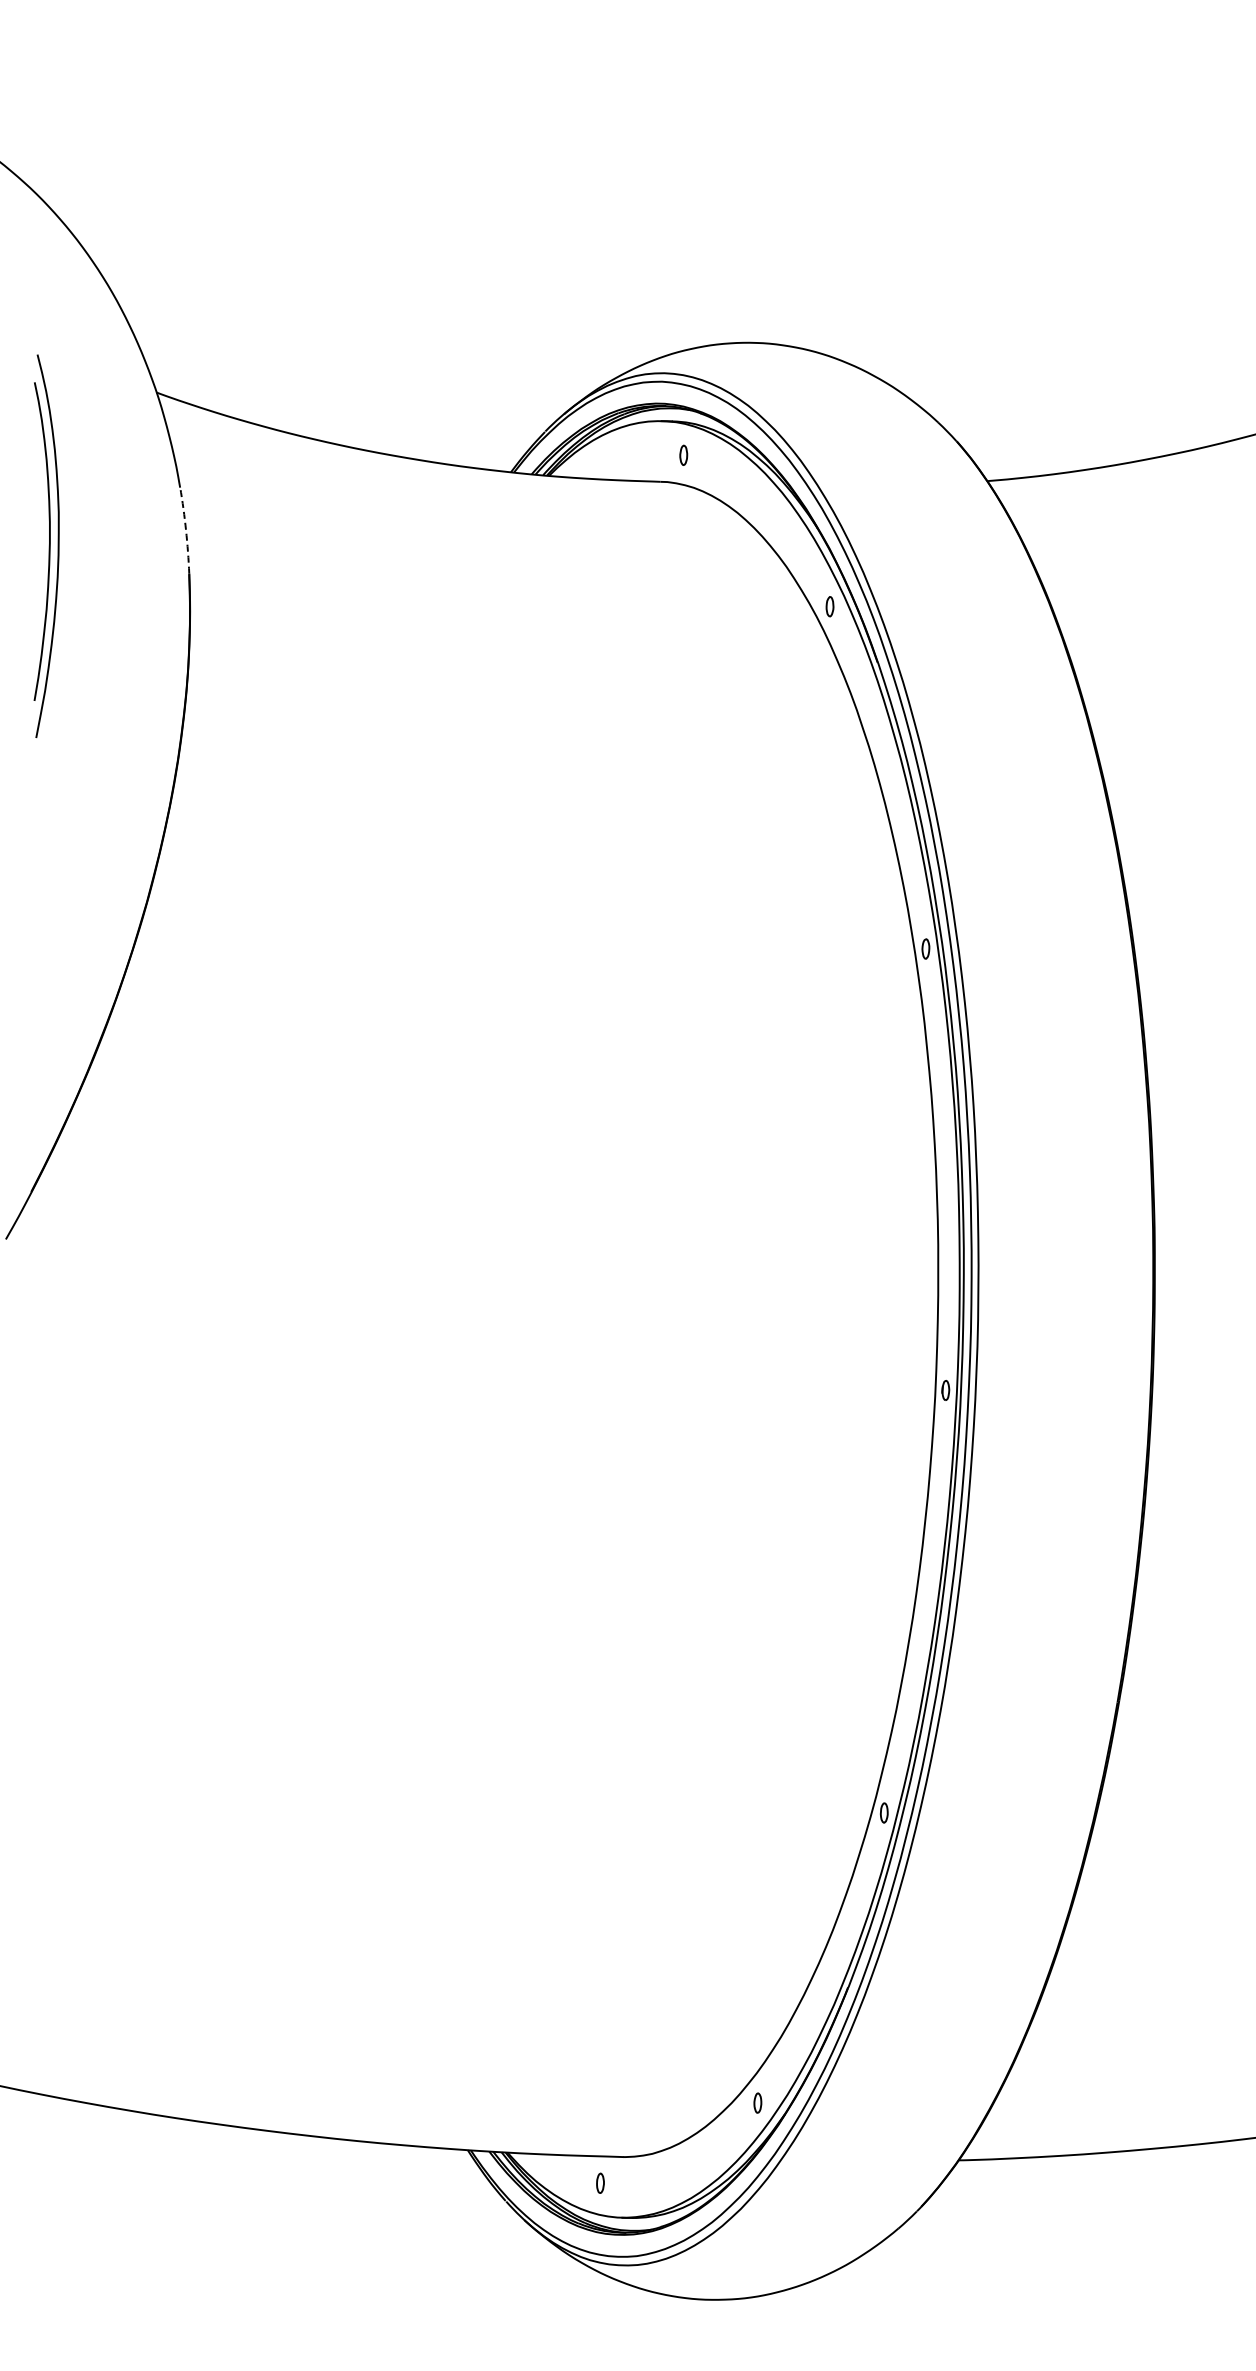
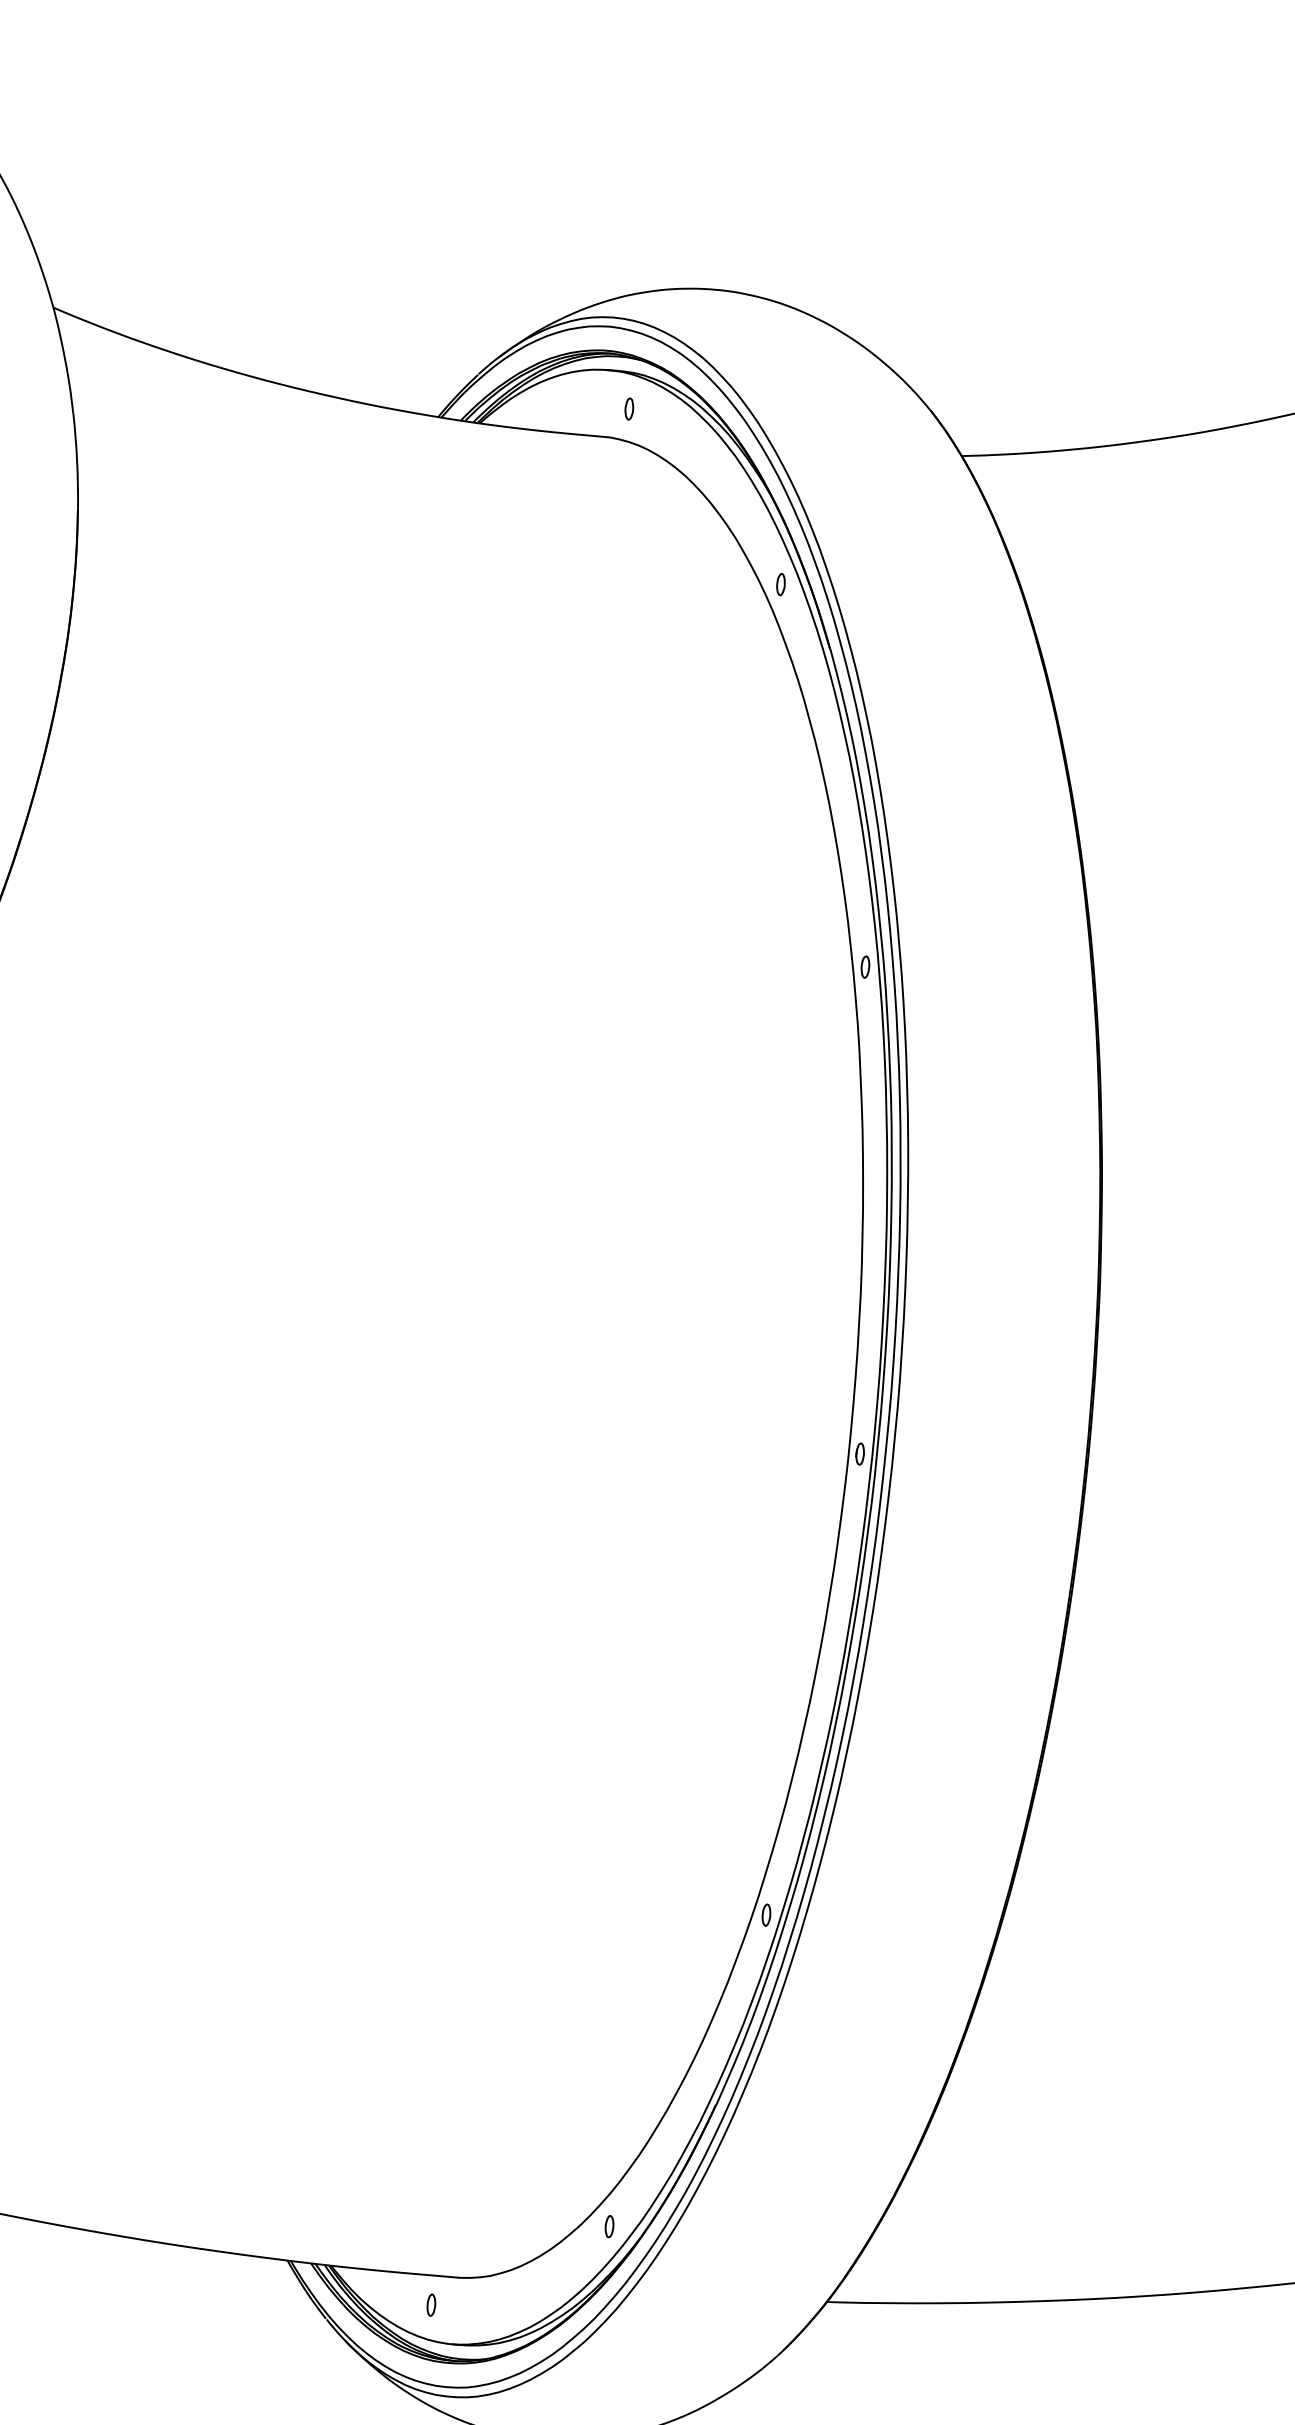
arc: (186, 530) -> (77, 461), dashed -> solid

